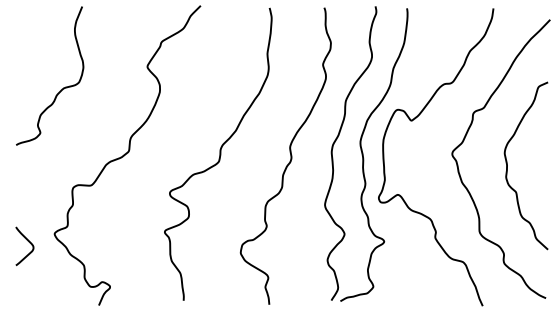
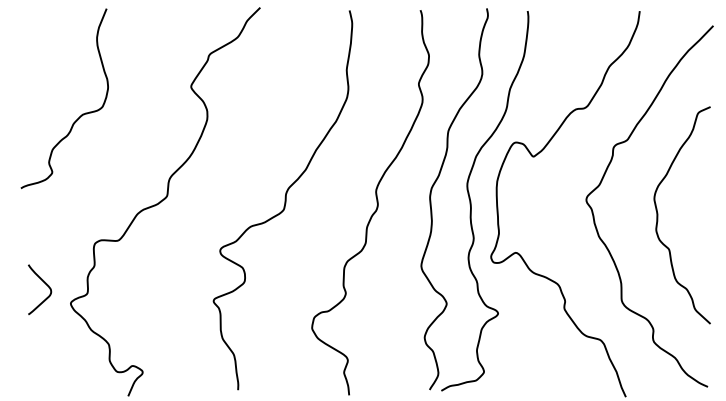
curve: (27, 241) -> (43, 283), moved

